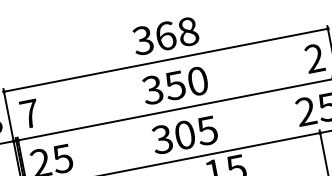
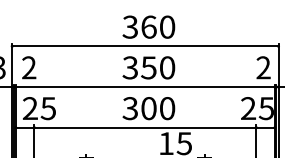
text: (188, 32) -> (167, 27), 368 -> 360
text: (30, 113) -> (29, 67), 7 -> 2
text: (207, 130) -> (167, 108), 305 -> 300

